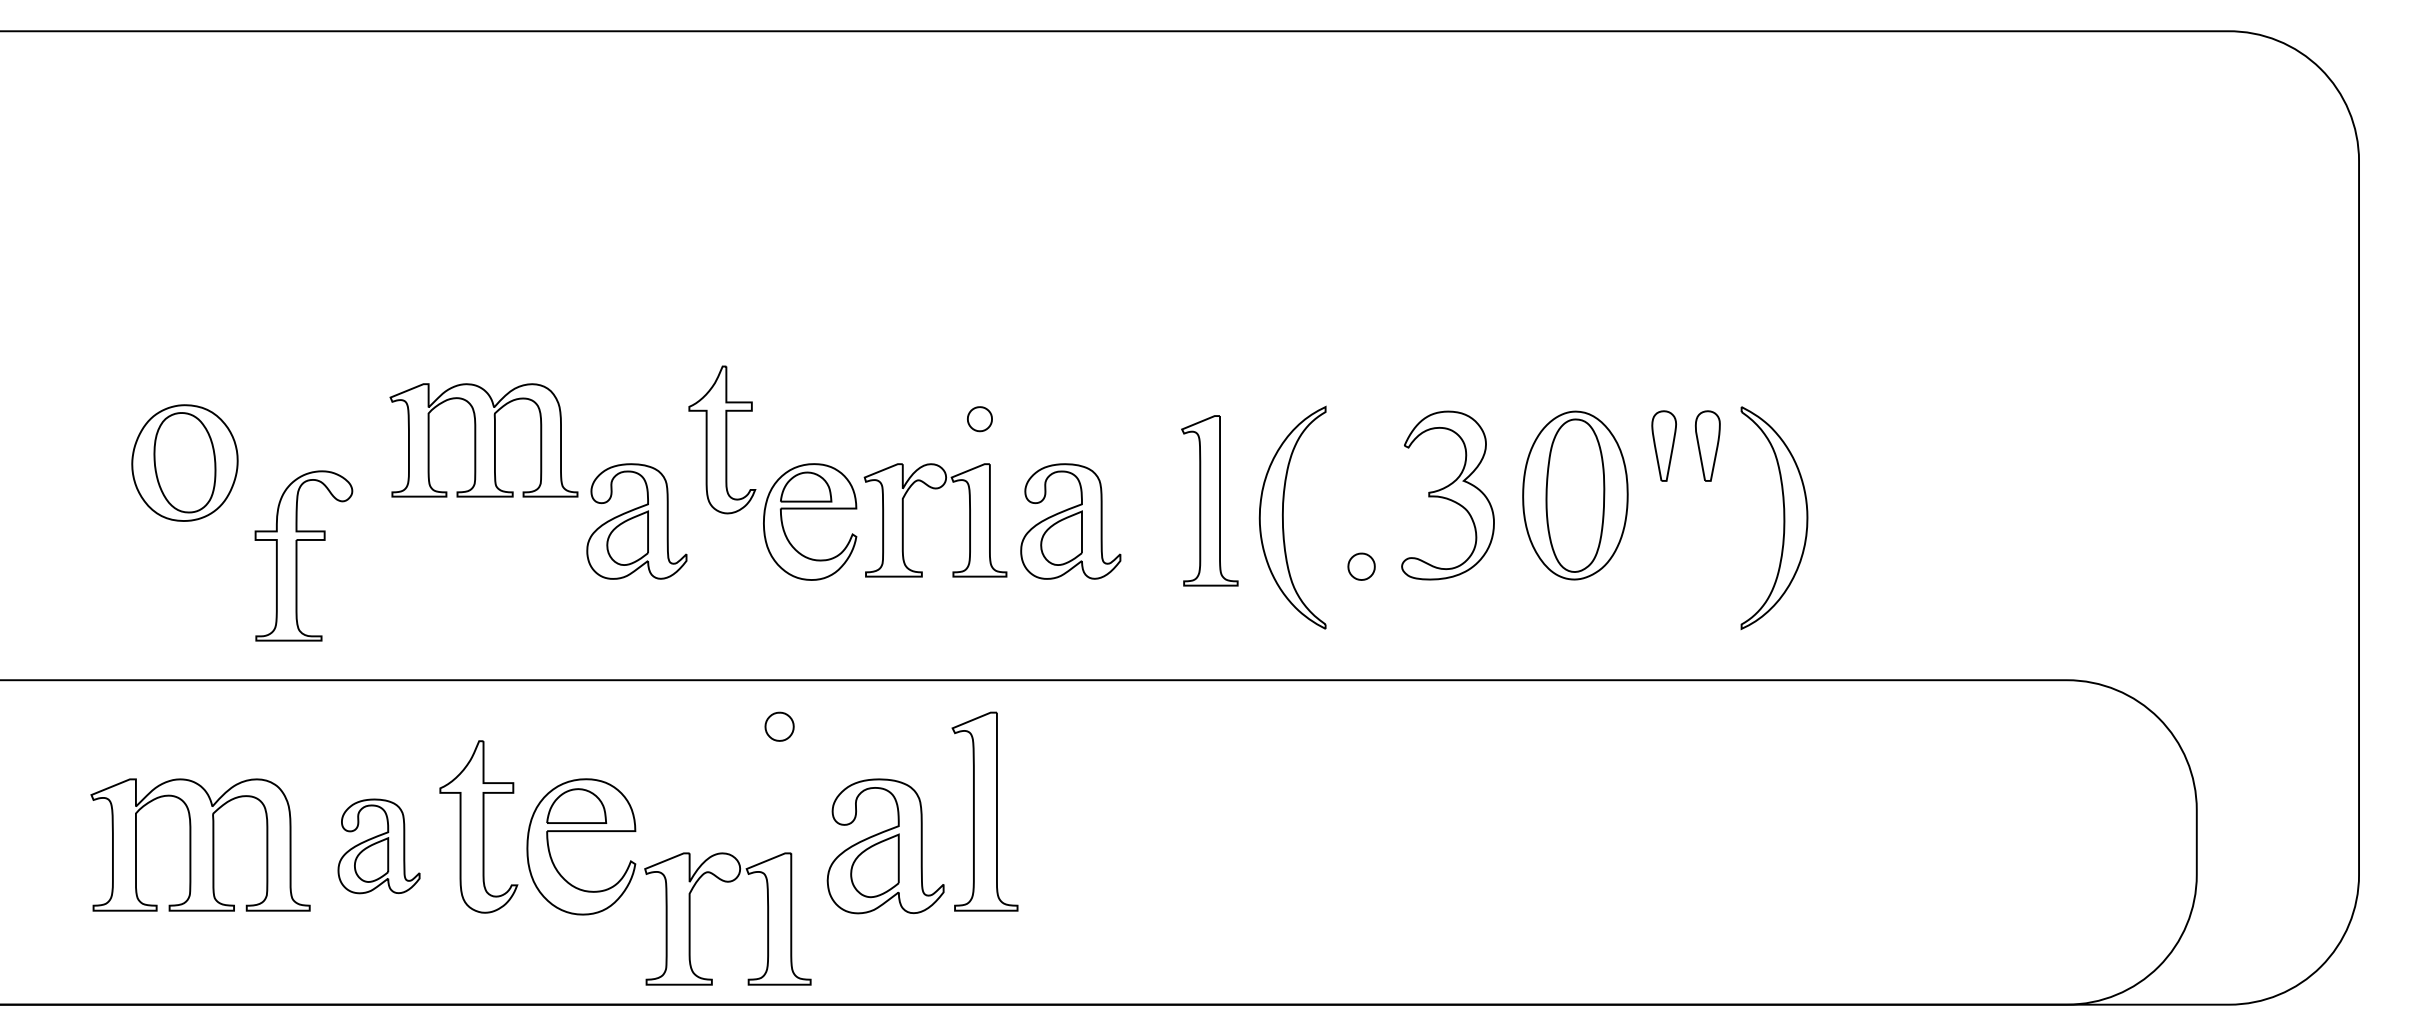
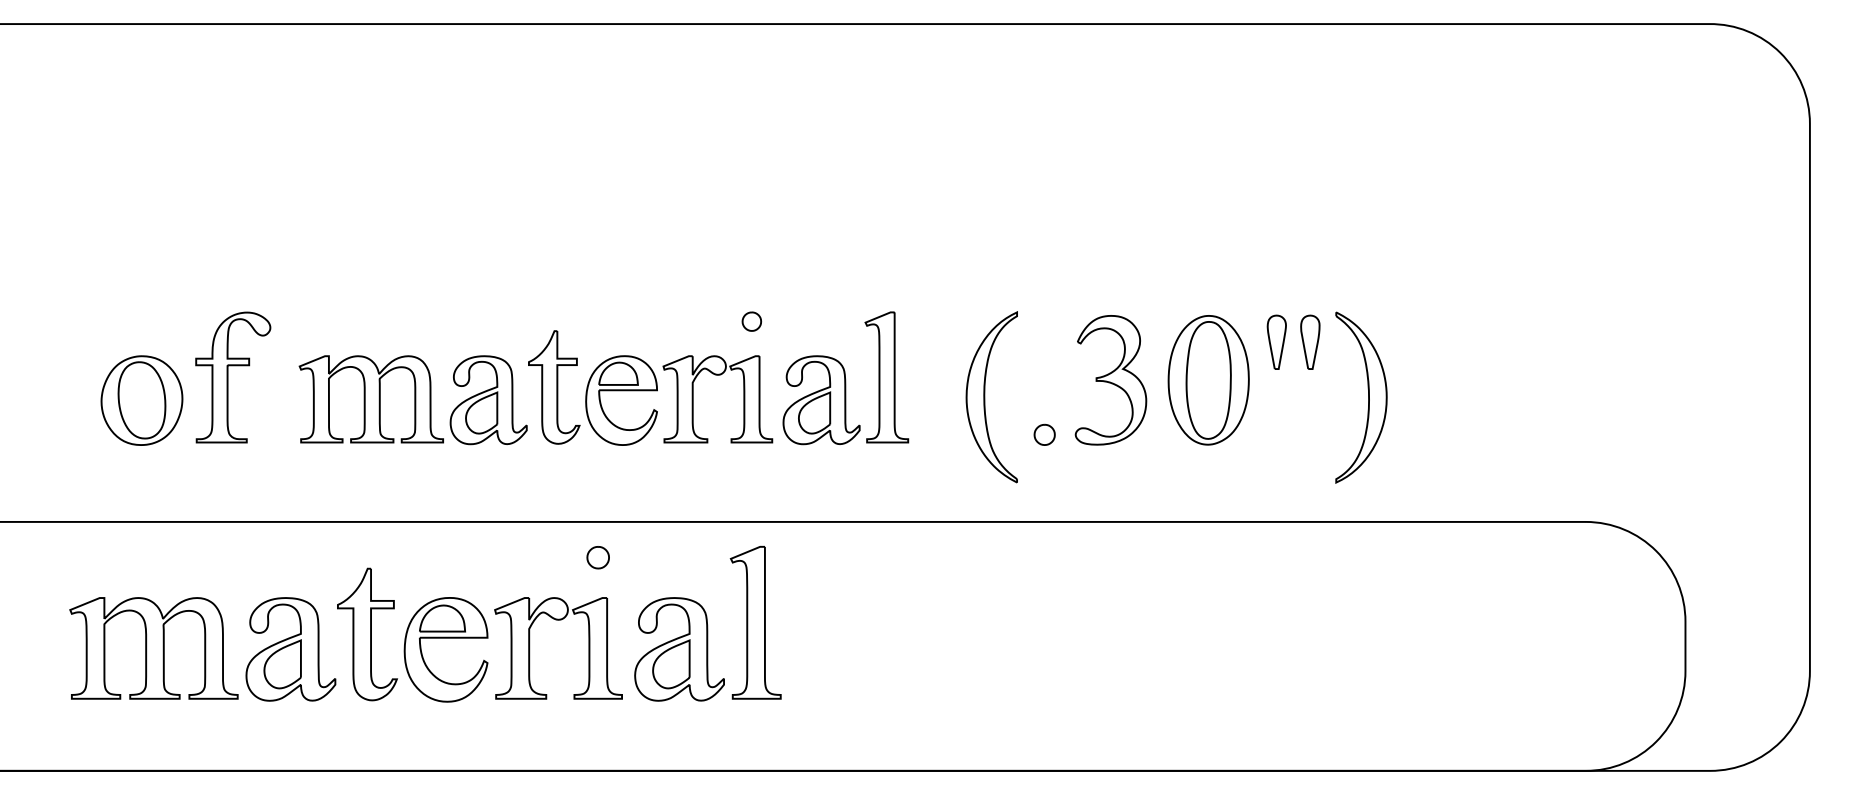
part: (722, 439) -> (554, 387), moved
part: (483, 440) -> (371, 399), moved
part: (184, 462) -> (141, 400), moved
part: (1209, 500) -> (886, 377), moved
part: (303, 555) -> (232, 377), moved
part: (378, 846) -> (290, 649), size x1.43
part: (727, 882) -> (558, 620), moved

